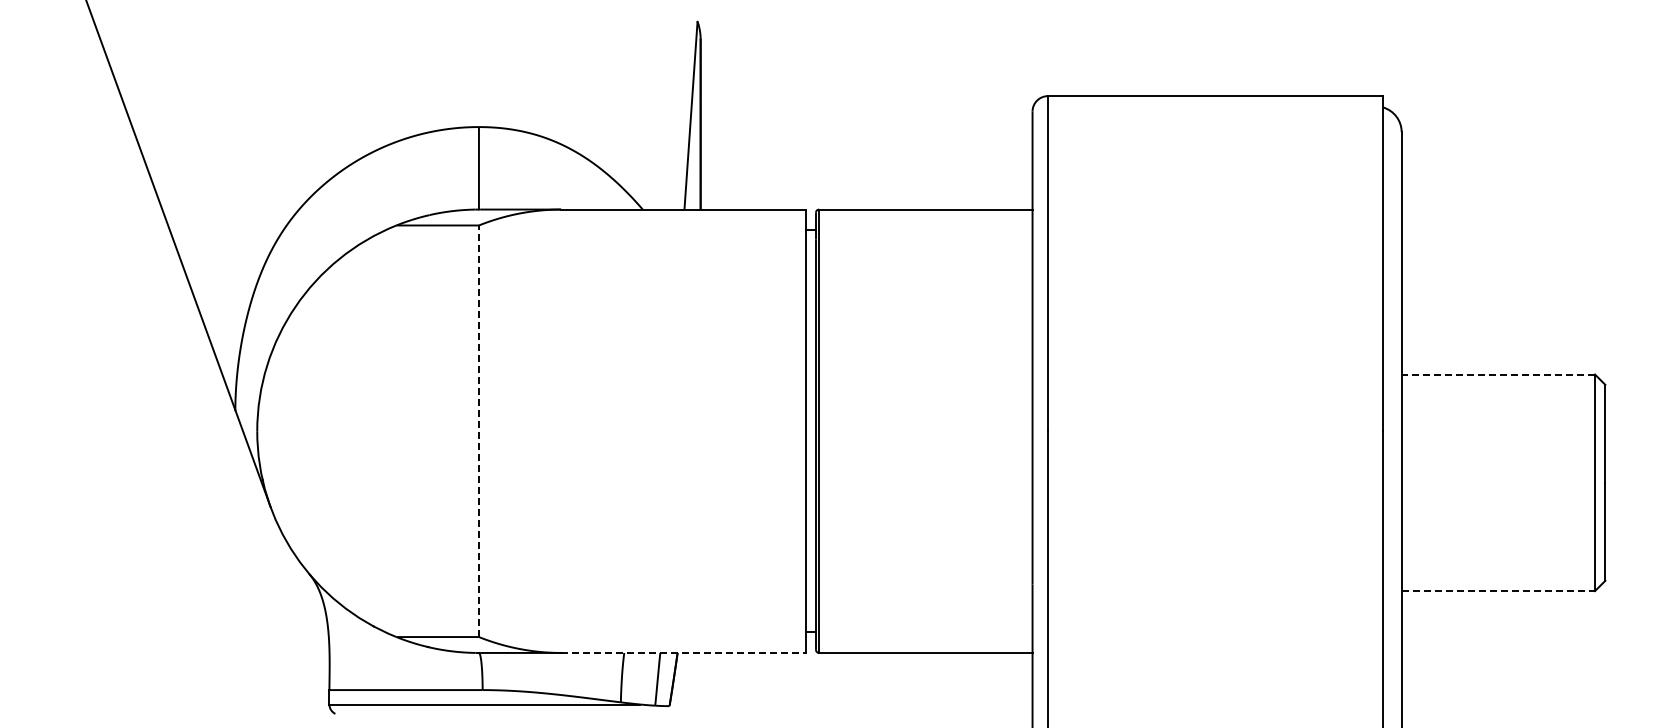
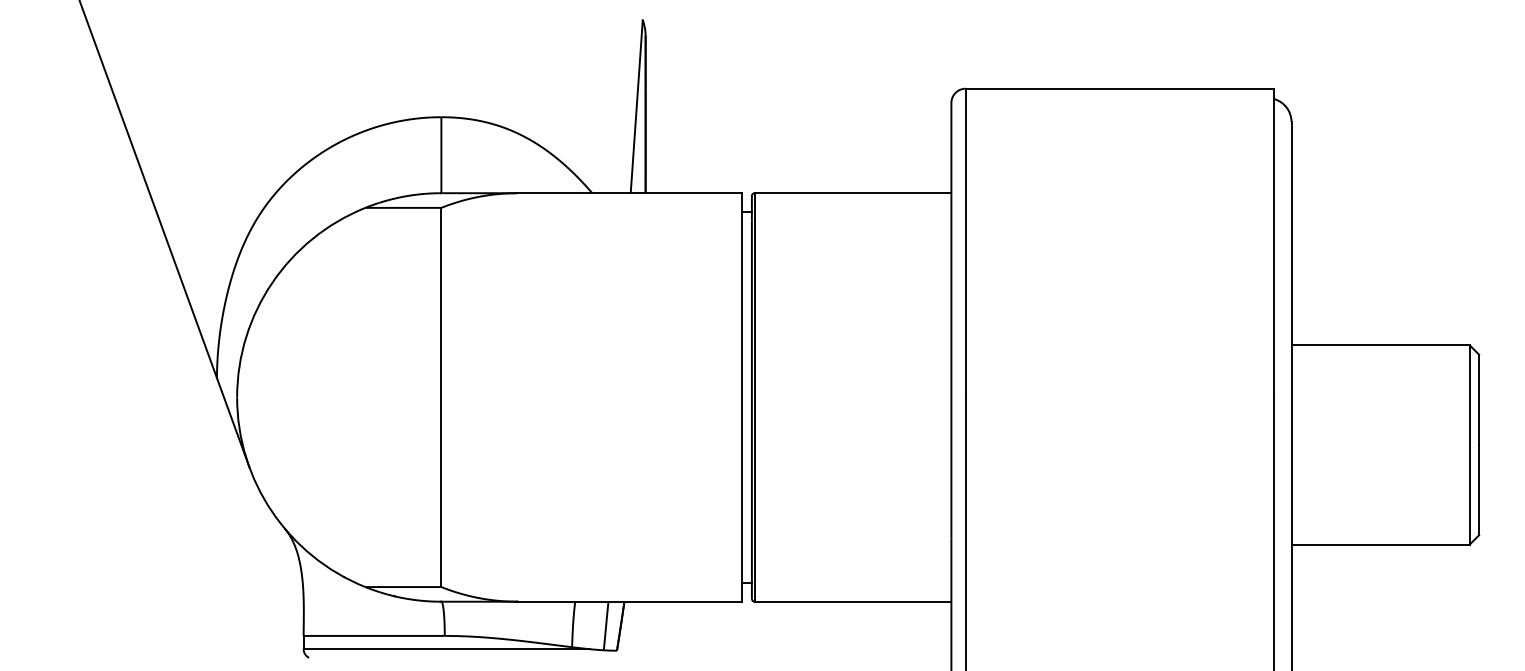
line: (1498, 374) -> (1380, 345), dashed -> solid
line: (478, 431) -> (440, 397), dashed -> solid
line: (1498, 591) -> (1380, 545), dashed -> solid
line: (684, 652) -> (630, 601), dashed -> solid

